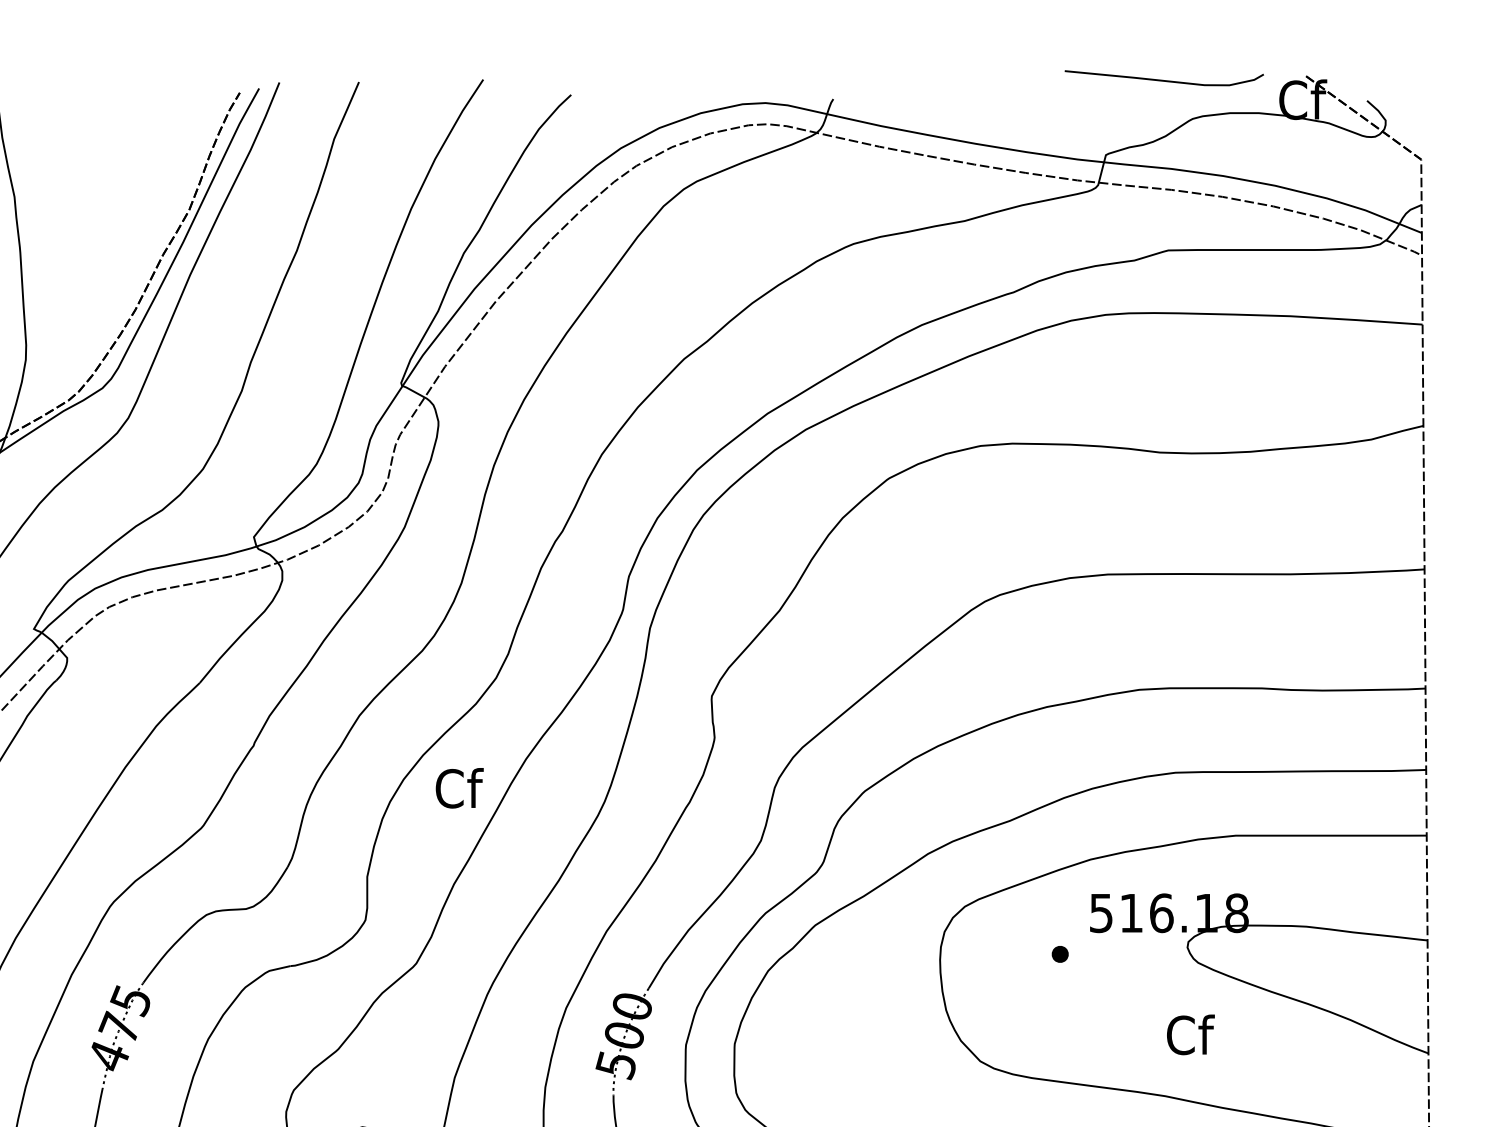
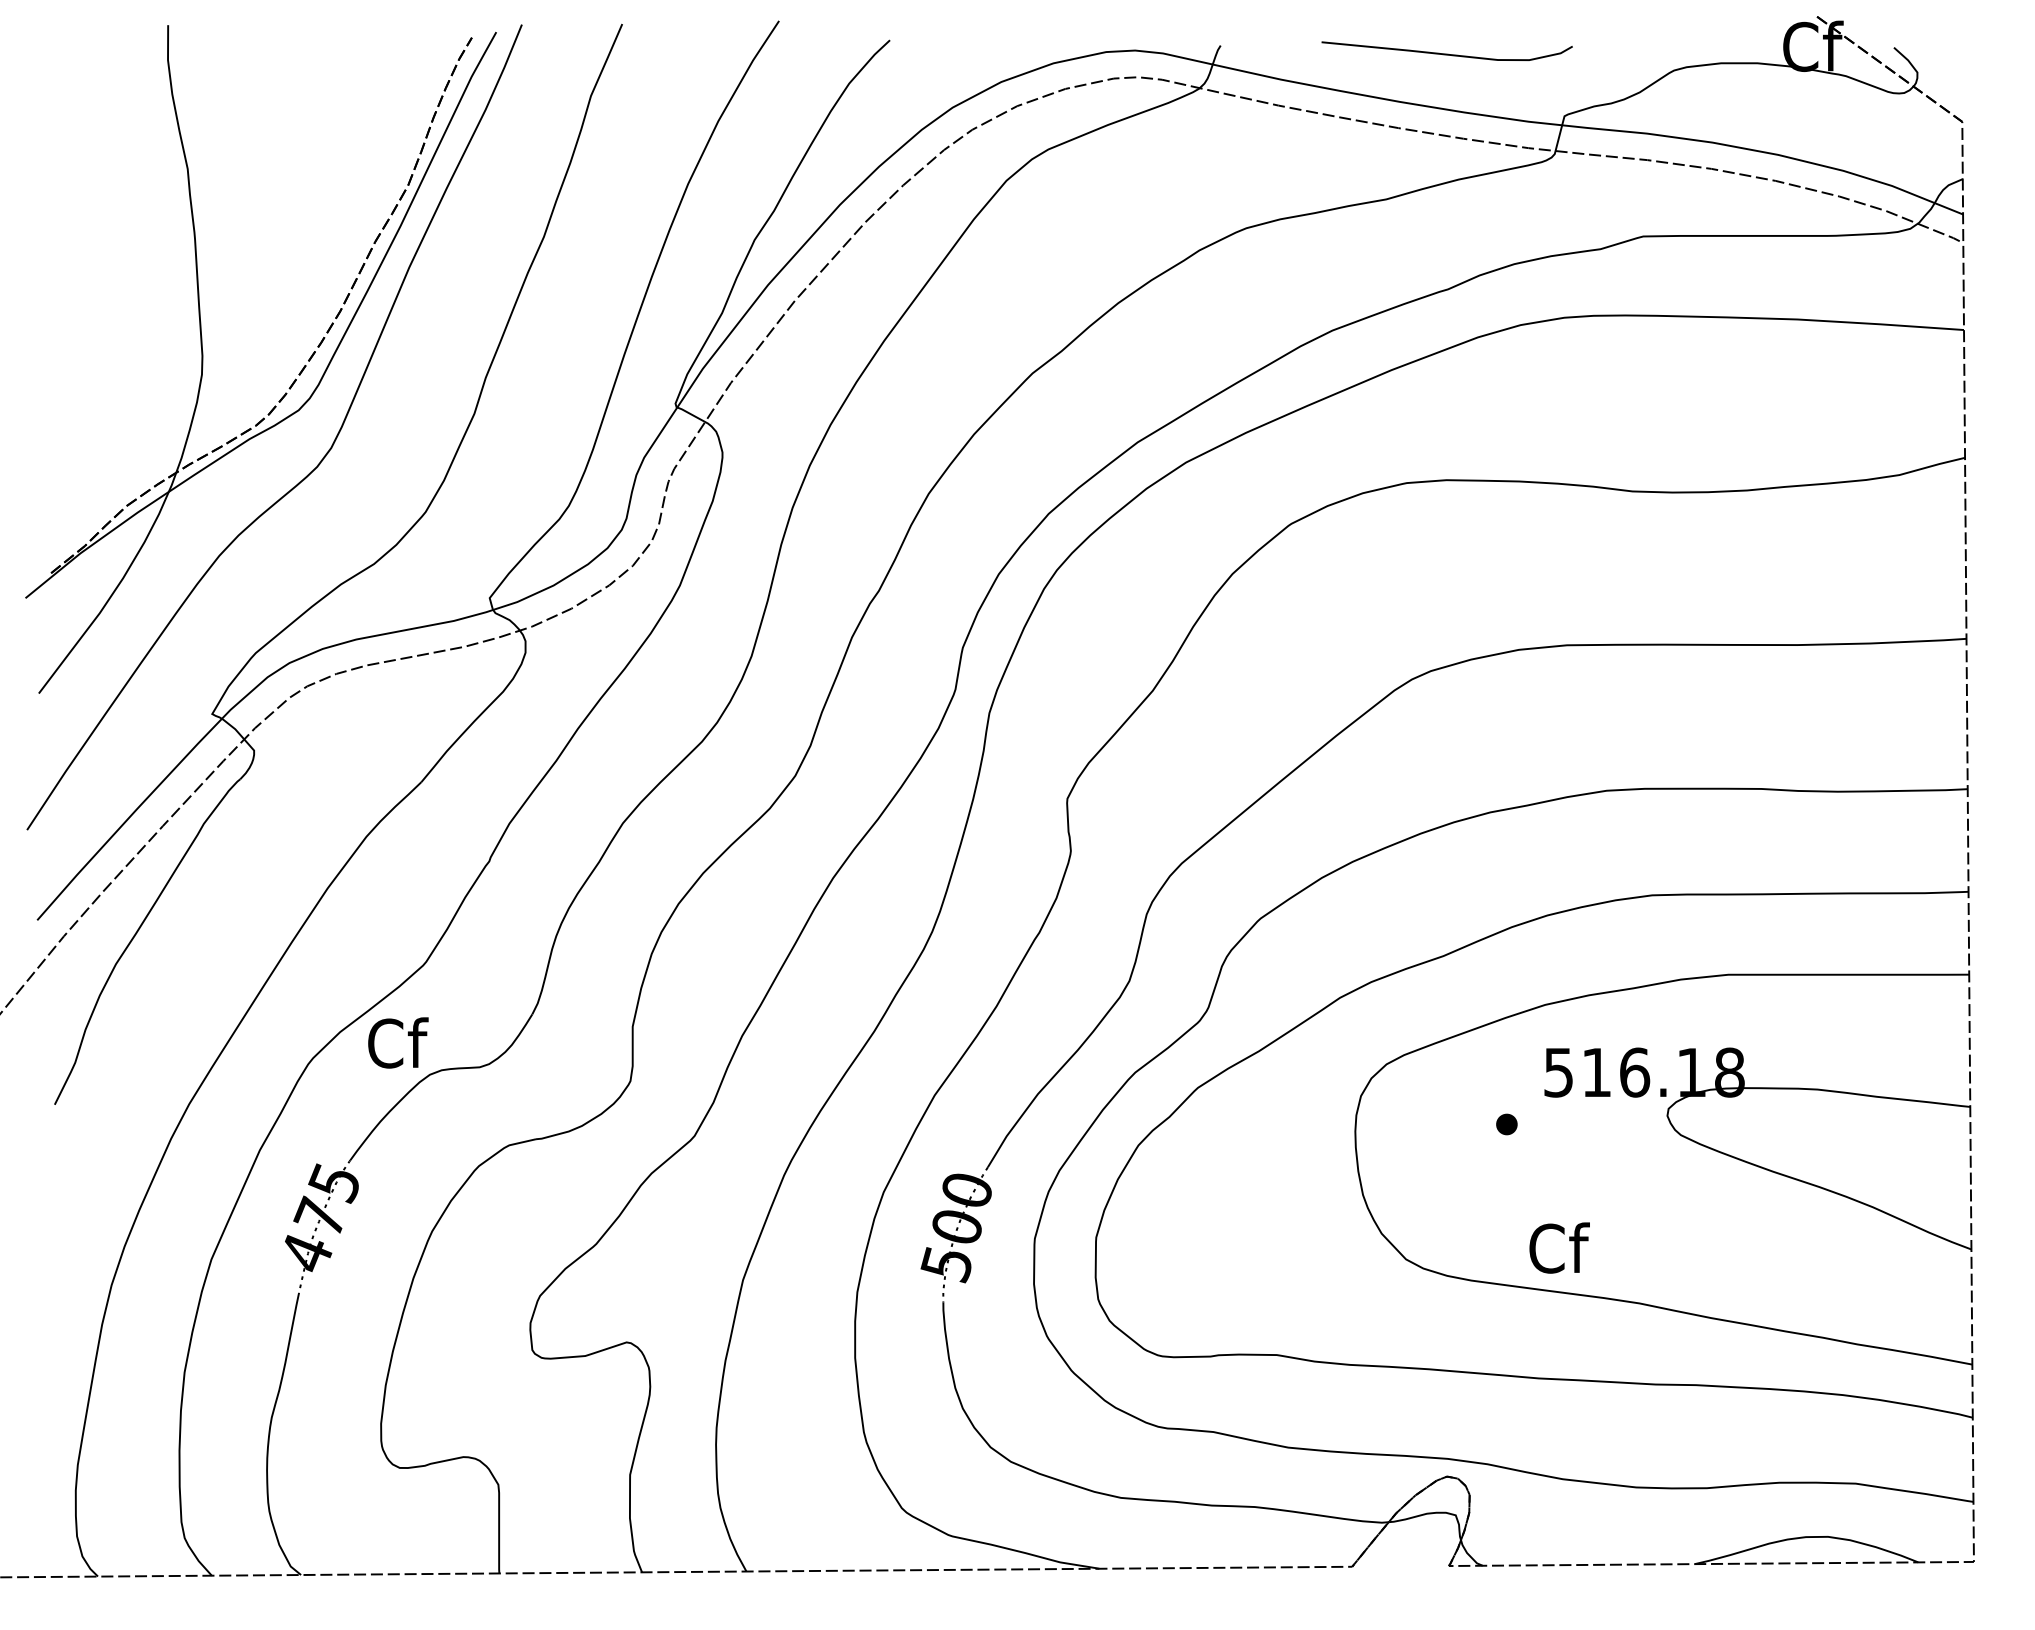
curve: (1163, 80) -> (1446, 53), moved
text: (459, 787) -> (398, 1042), moved
text: (1190, 1034) -> (1559, 1247), moved

